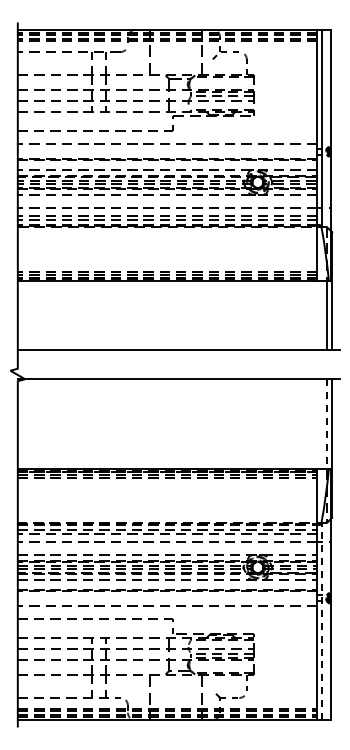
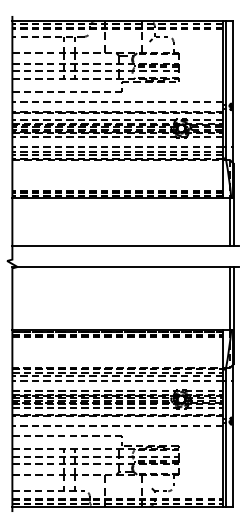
line: (326, 424) -> (229, 298), dashed -> solid
line: (321, 621) -> (226, 437), dashed -> solid

